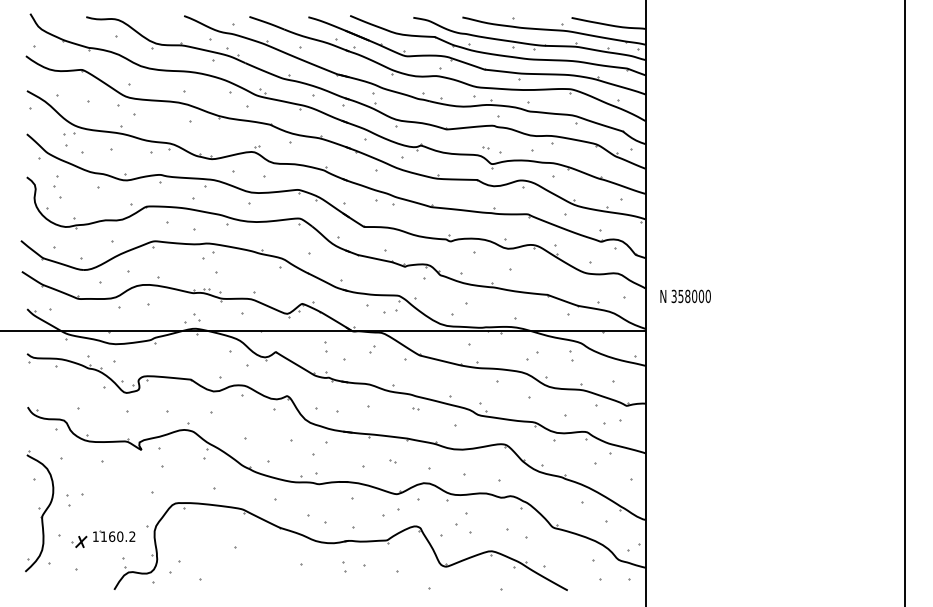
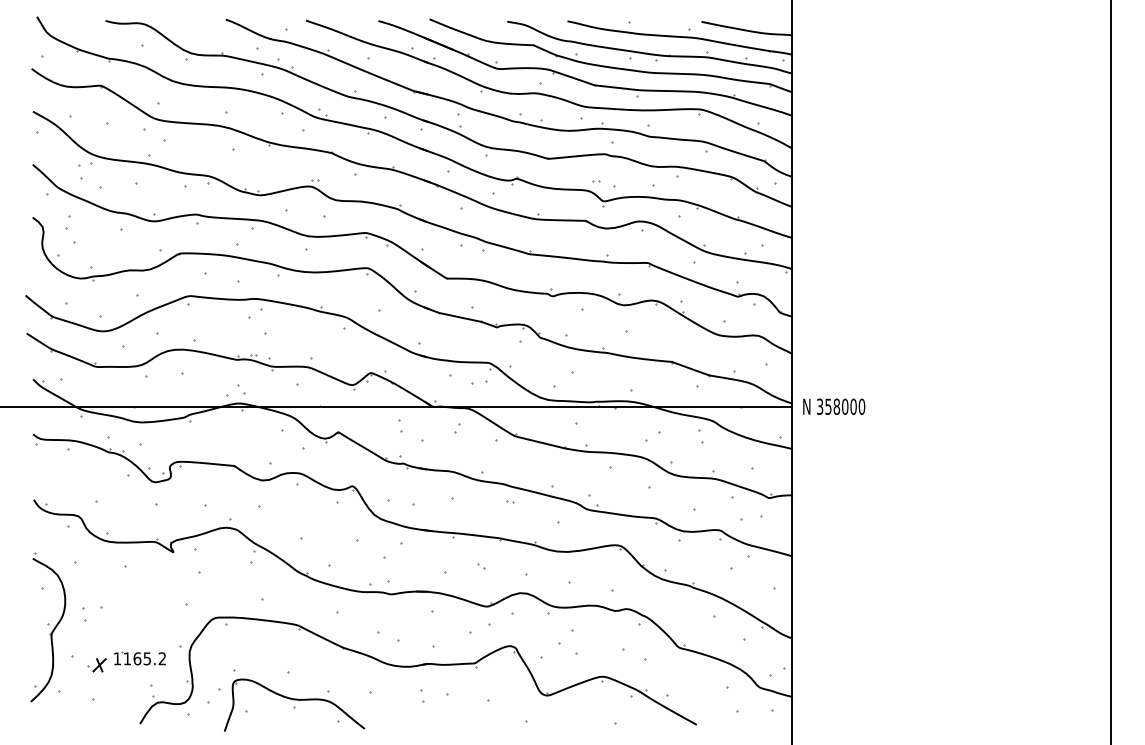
text: (685, 296) -> (834, 406), moved
text: (120, 536) -> (147, 658), 1160.2 -> 1165.2
part: (239, 570) -> (293, 700), added

